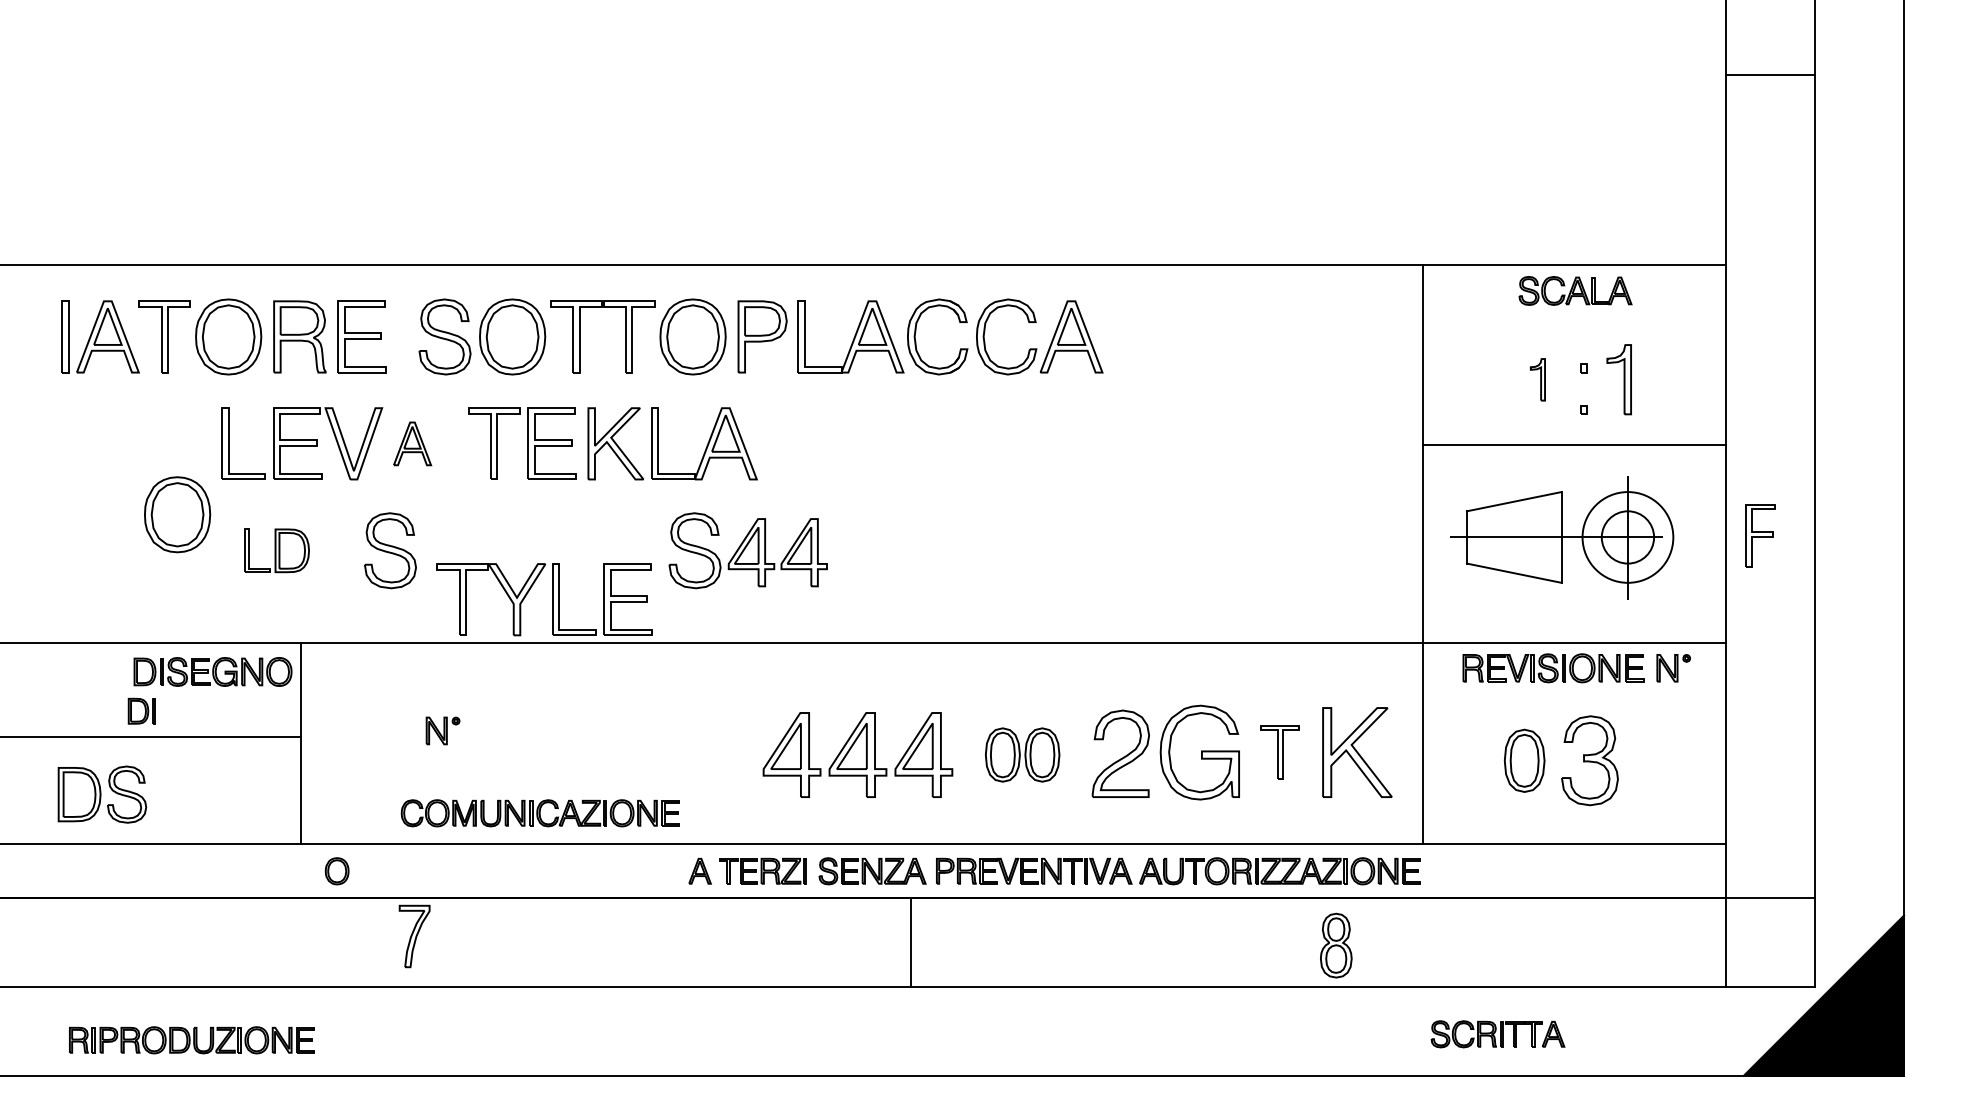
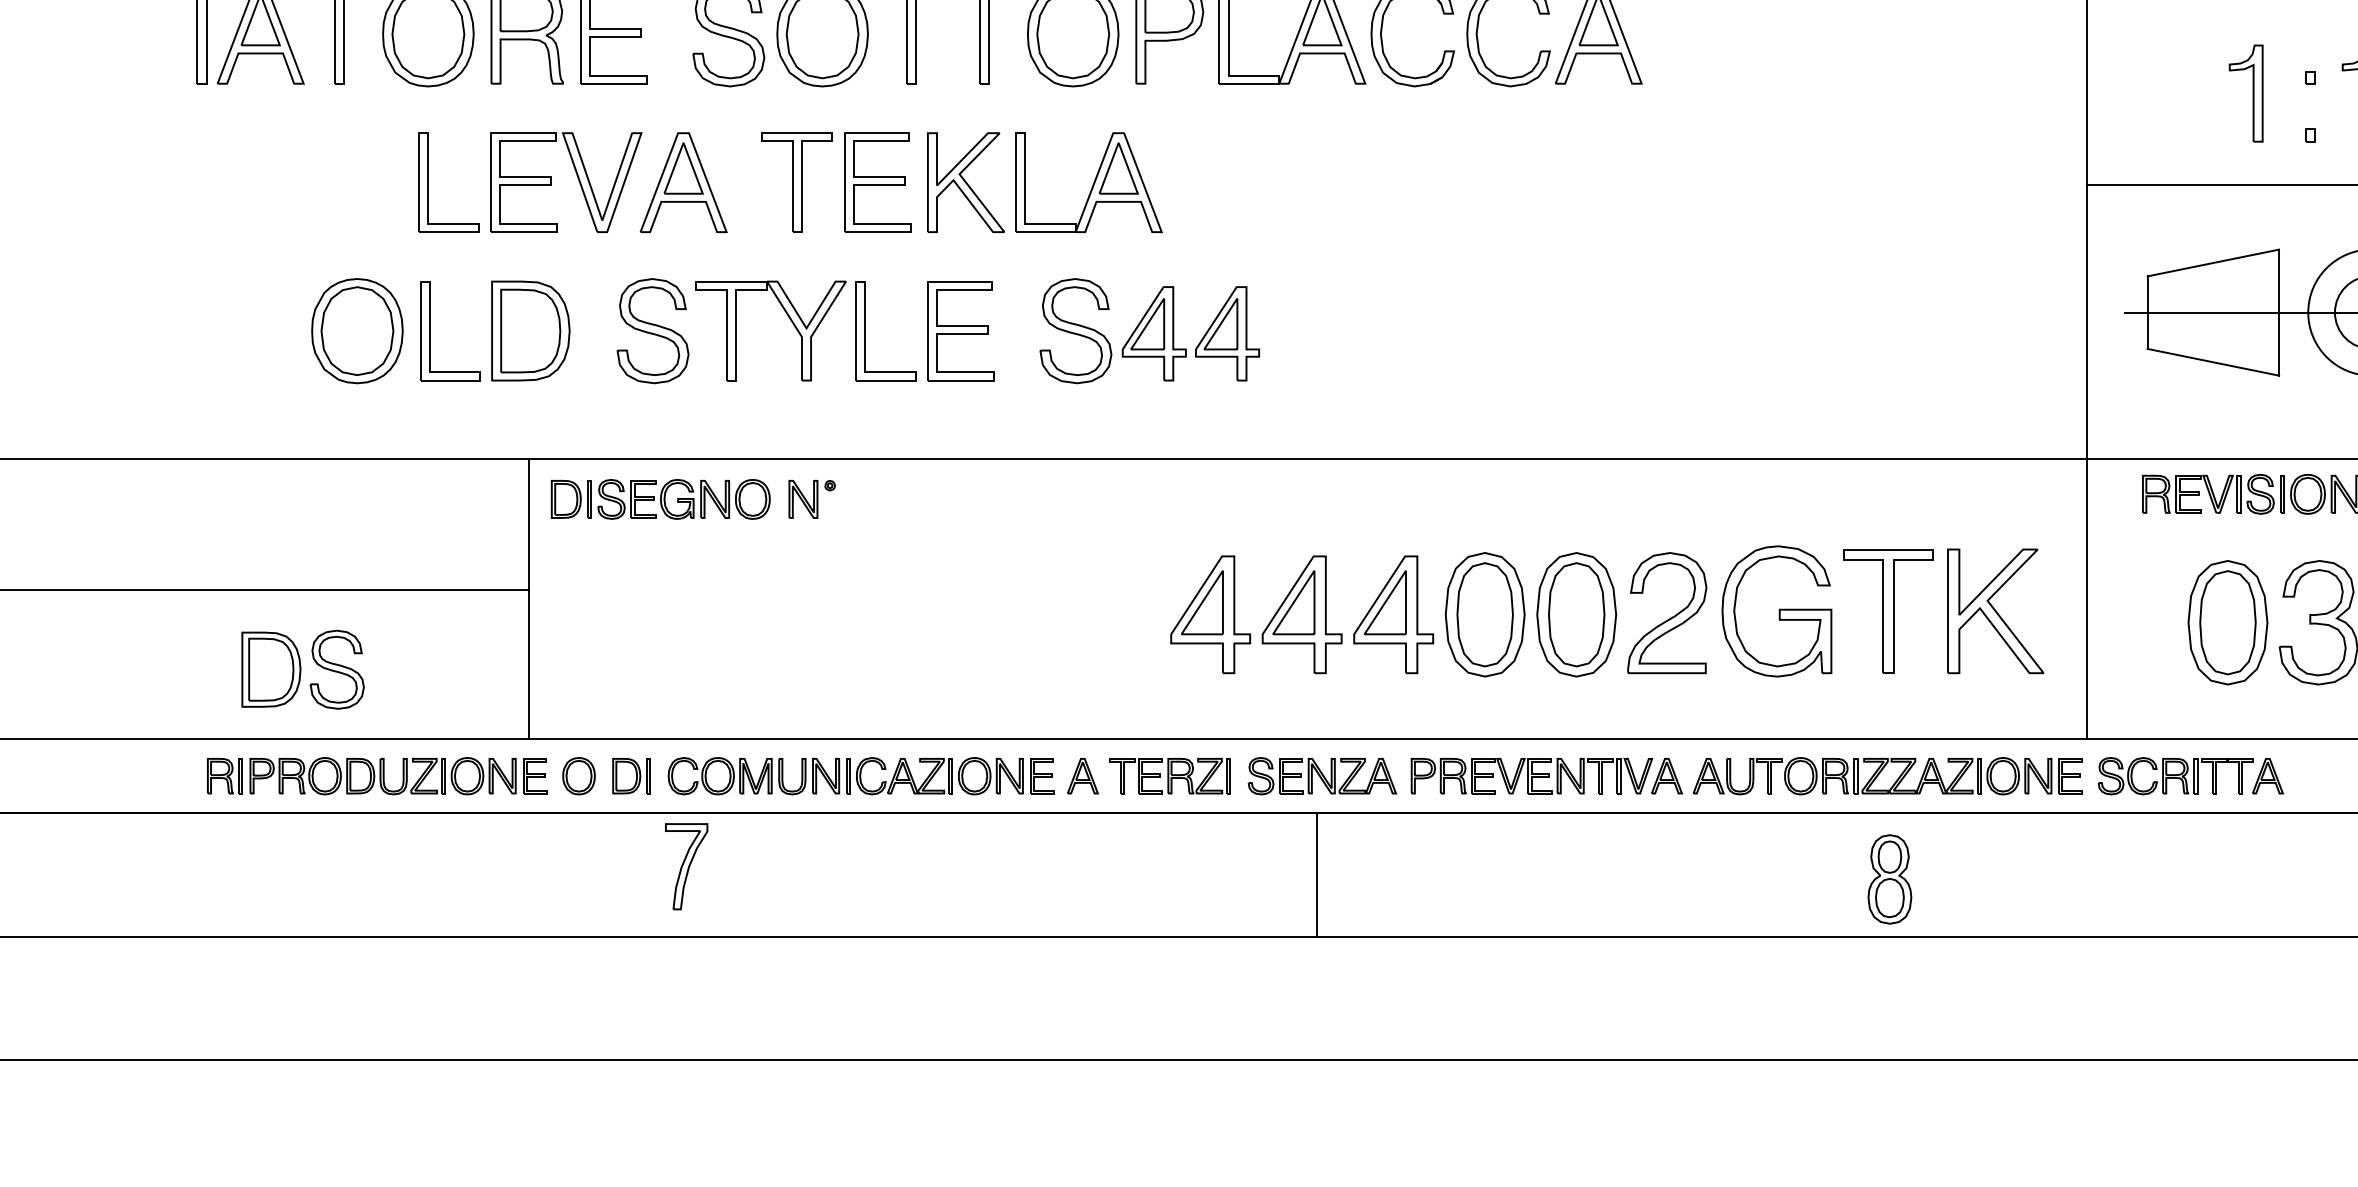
part: (1537, 379) -> (2245, 93), size x1.67
part: (412, 443) -> (683, 182), size x1.67
part: (177, 514) -> (357, 330), moved
part: (276, 550) -> (494, 330), size x1.67
part: (552, 599) -> (855, 330), moved
part: (212, 671) -> (660, 498), moved
part: (141, 710) -> (630, 775), moved
part: (442, 730) -> (811, 498), moved
part: (1279, 752) -> (1887, 611), size x1.67
part: (1022, 754) -> (1530, 614), size x1.67
part: (1524, 760) -> (2227, 622), size x1.43
part: (102, 794) -> (303, 669), moved
part: (539, 813) -> (859, 776), moved
line: (910, 941) -> (1316, 873), moved
part: (1336, 945) -> (1890, 879), moved
part: (1497, 1034) -> (2190, 776), moved
part: (191, 1040) -> (376, 776), moved

